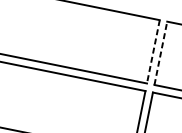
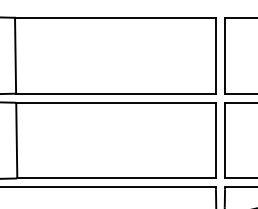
line: (153, 51) -> (216, 55), dashed -> solid
line: (161, 53) -> (225, 55), dashed -> solid

